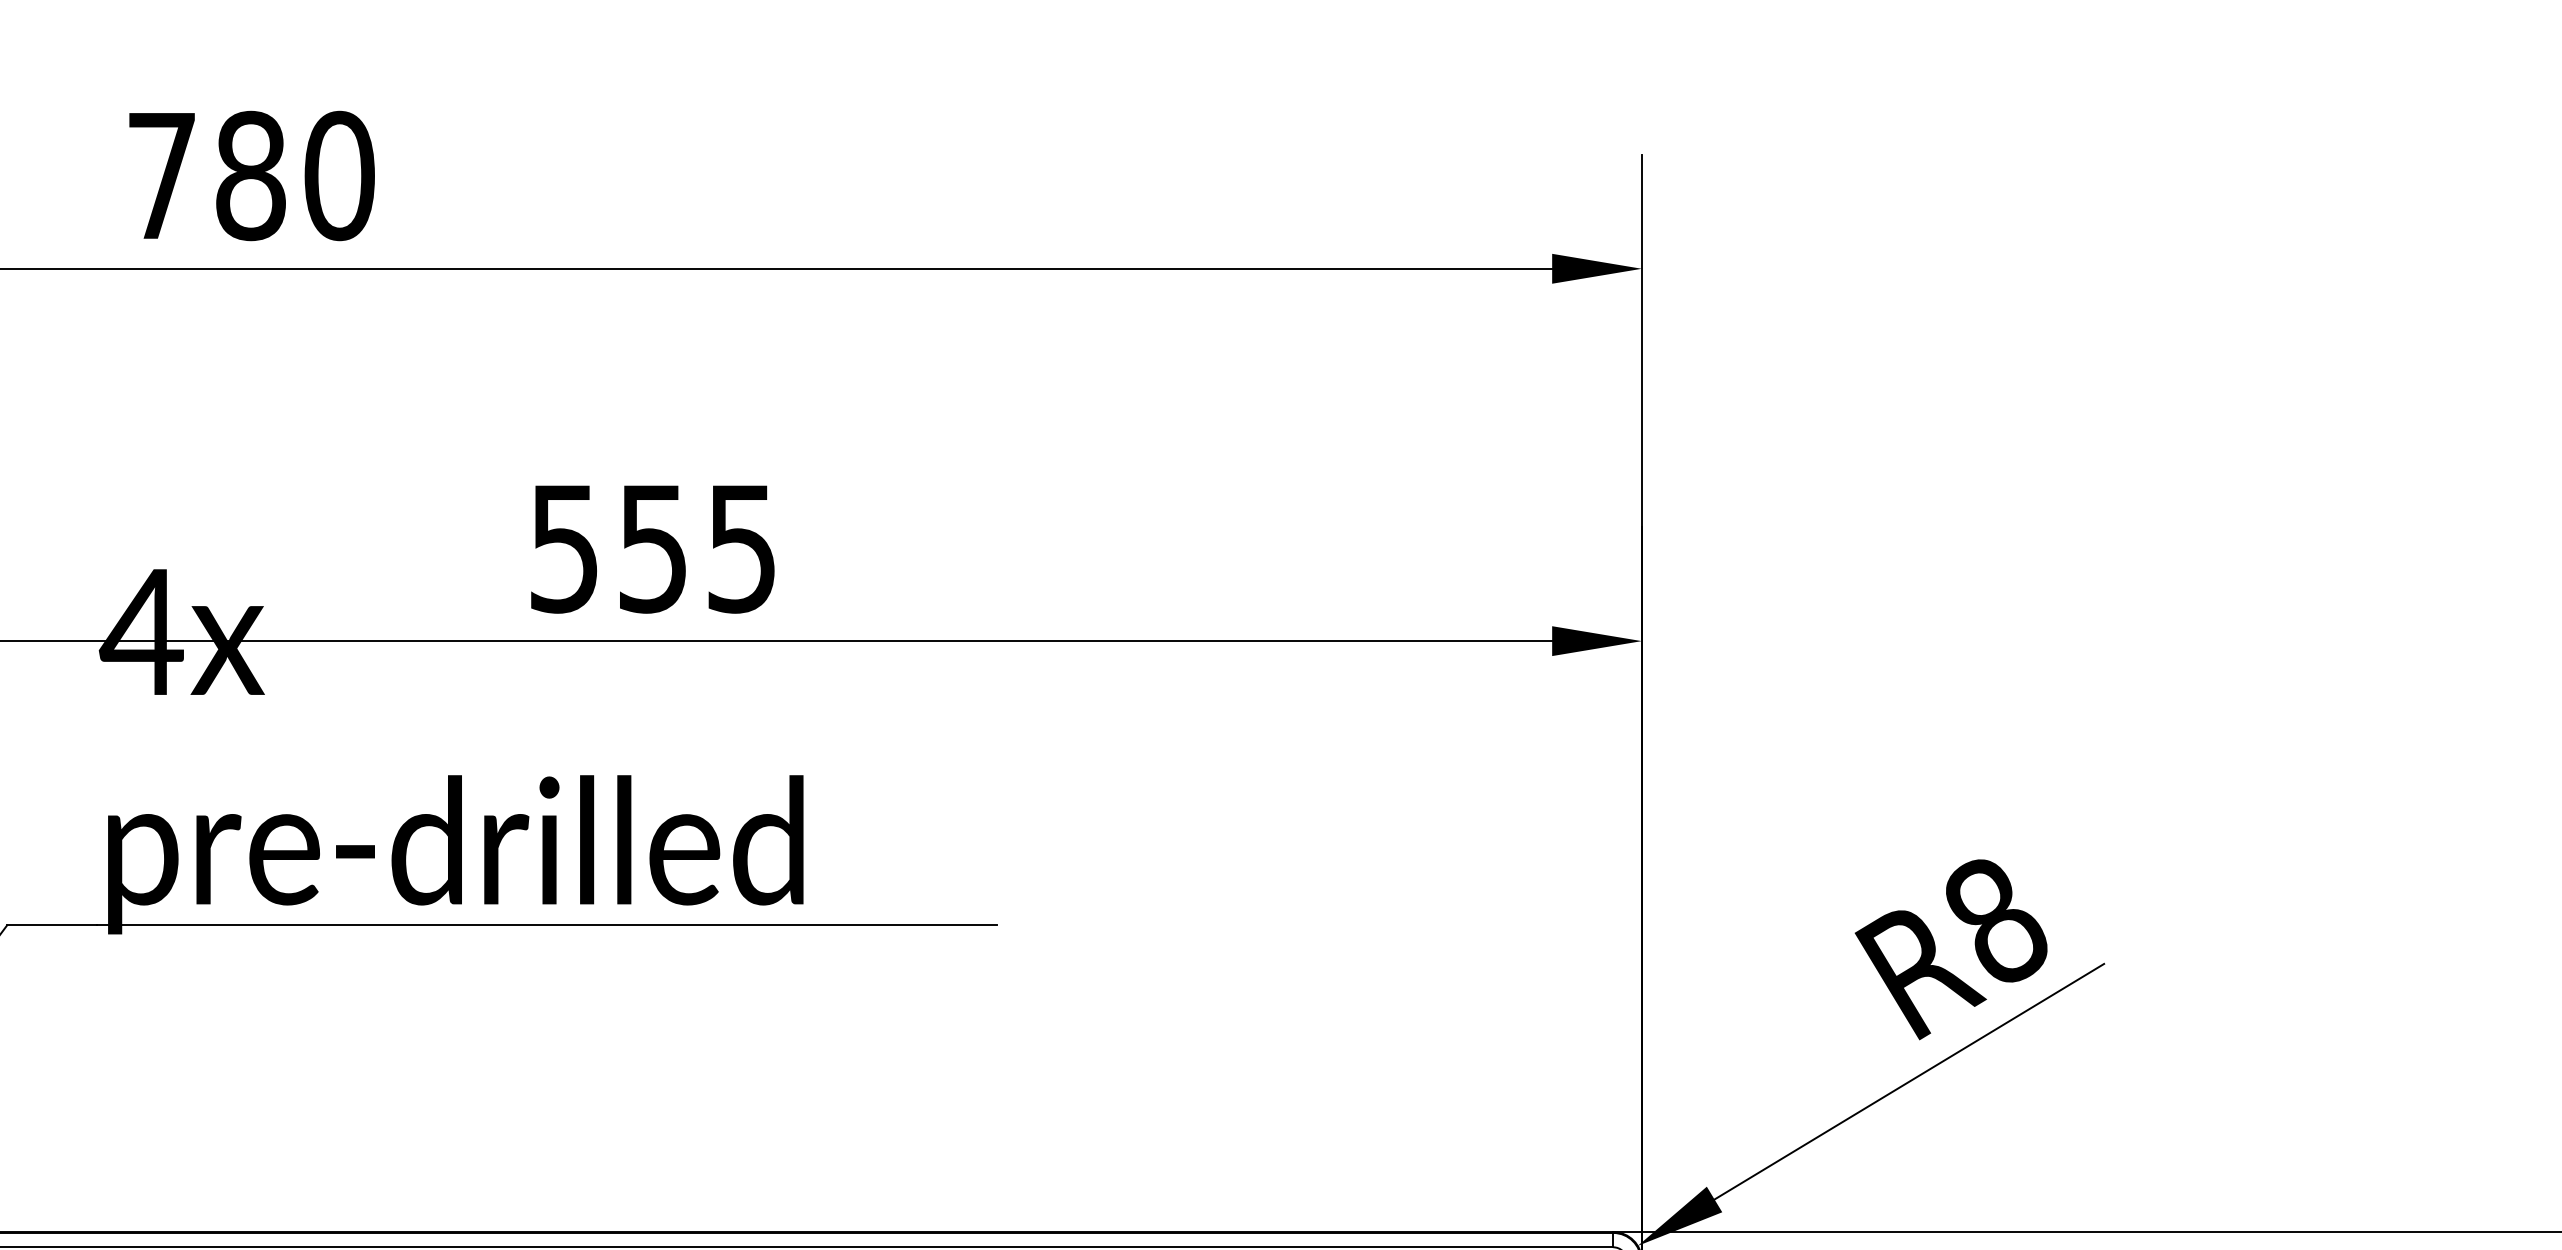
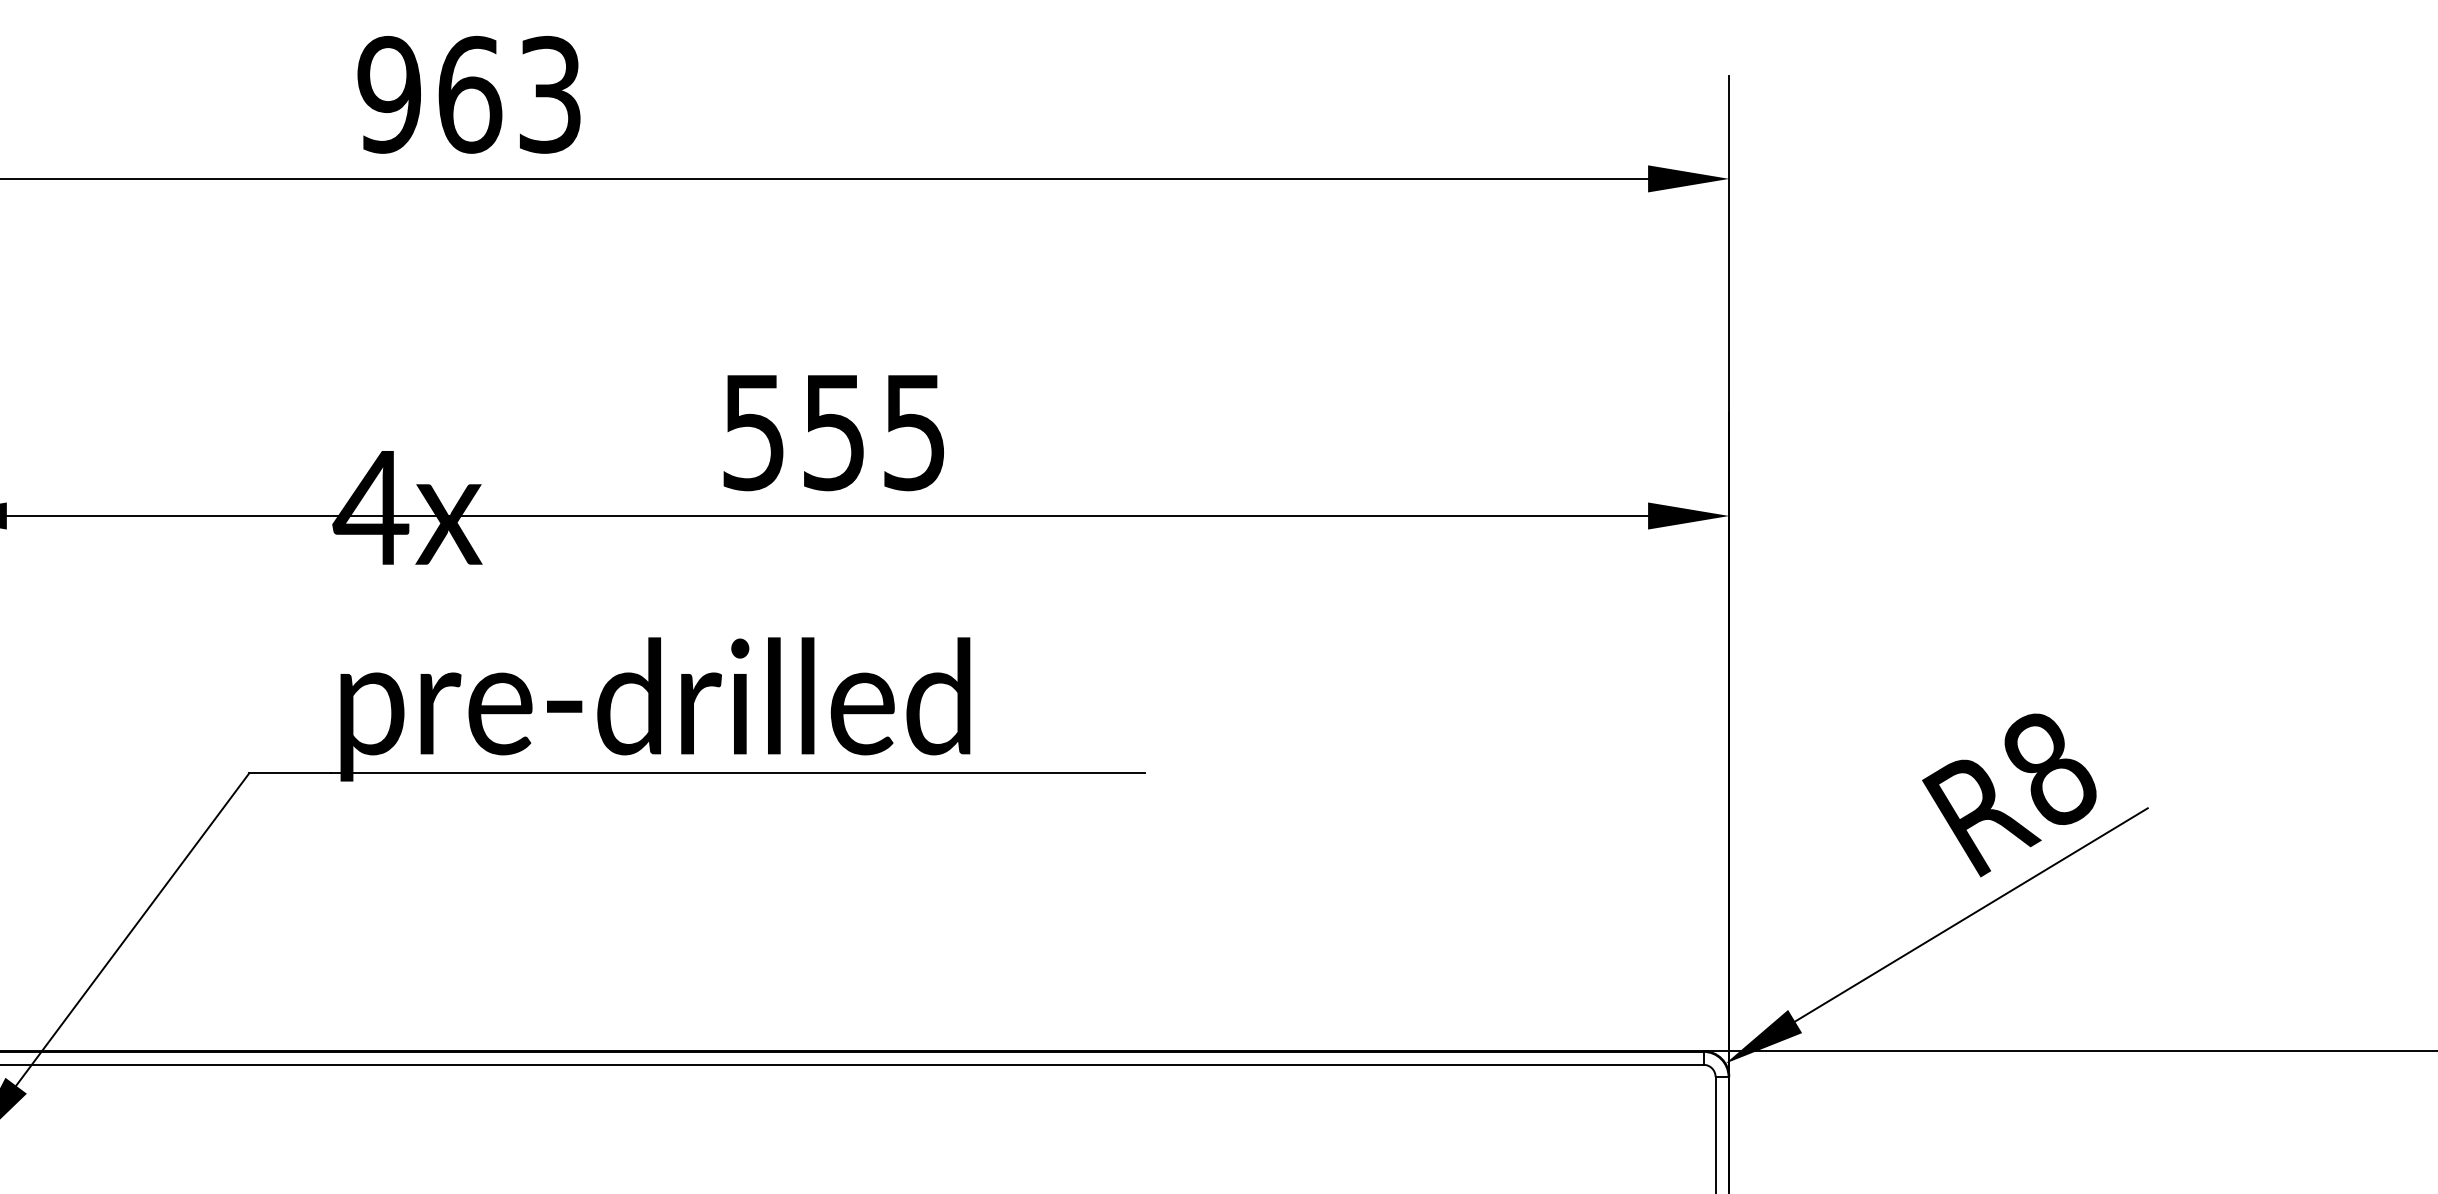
text: (250, 175) -> (469, 94), 780 -> 963

